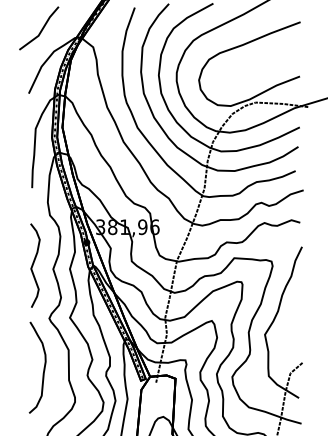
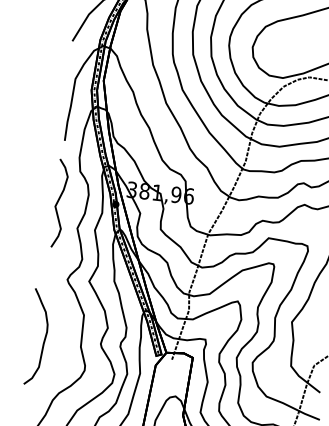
curve: (33, 265) -> (58, 203), moved
curve: (43, 367) -> (44, 337), moved

